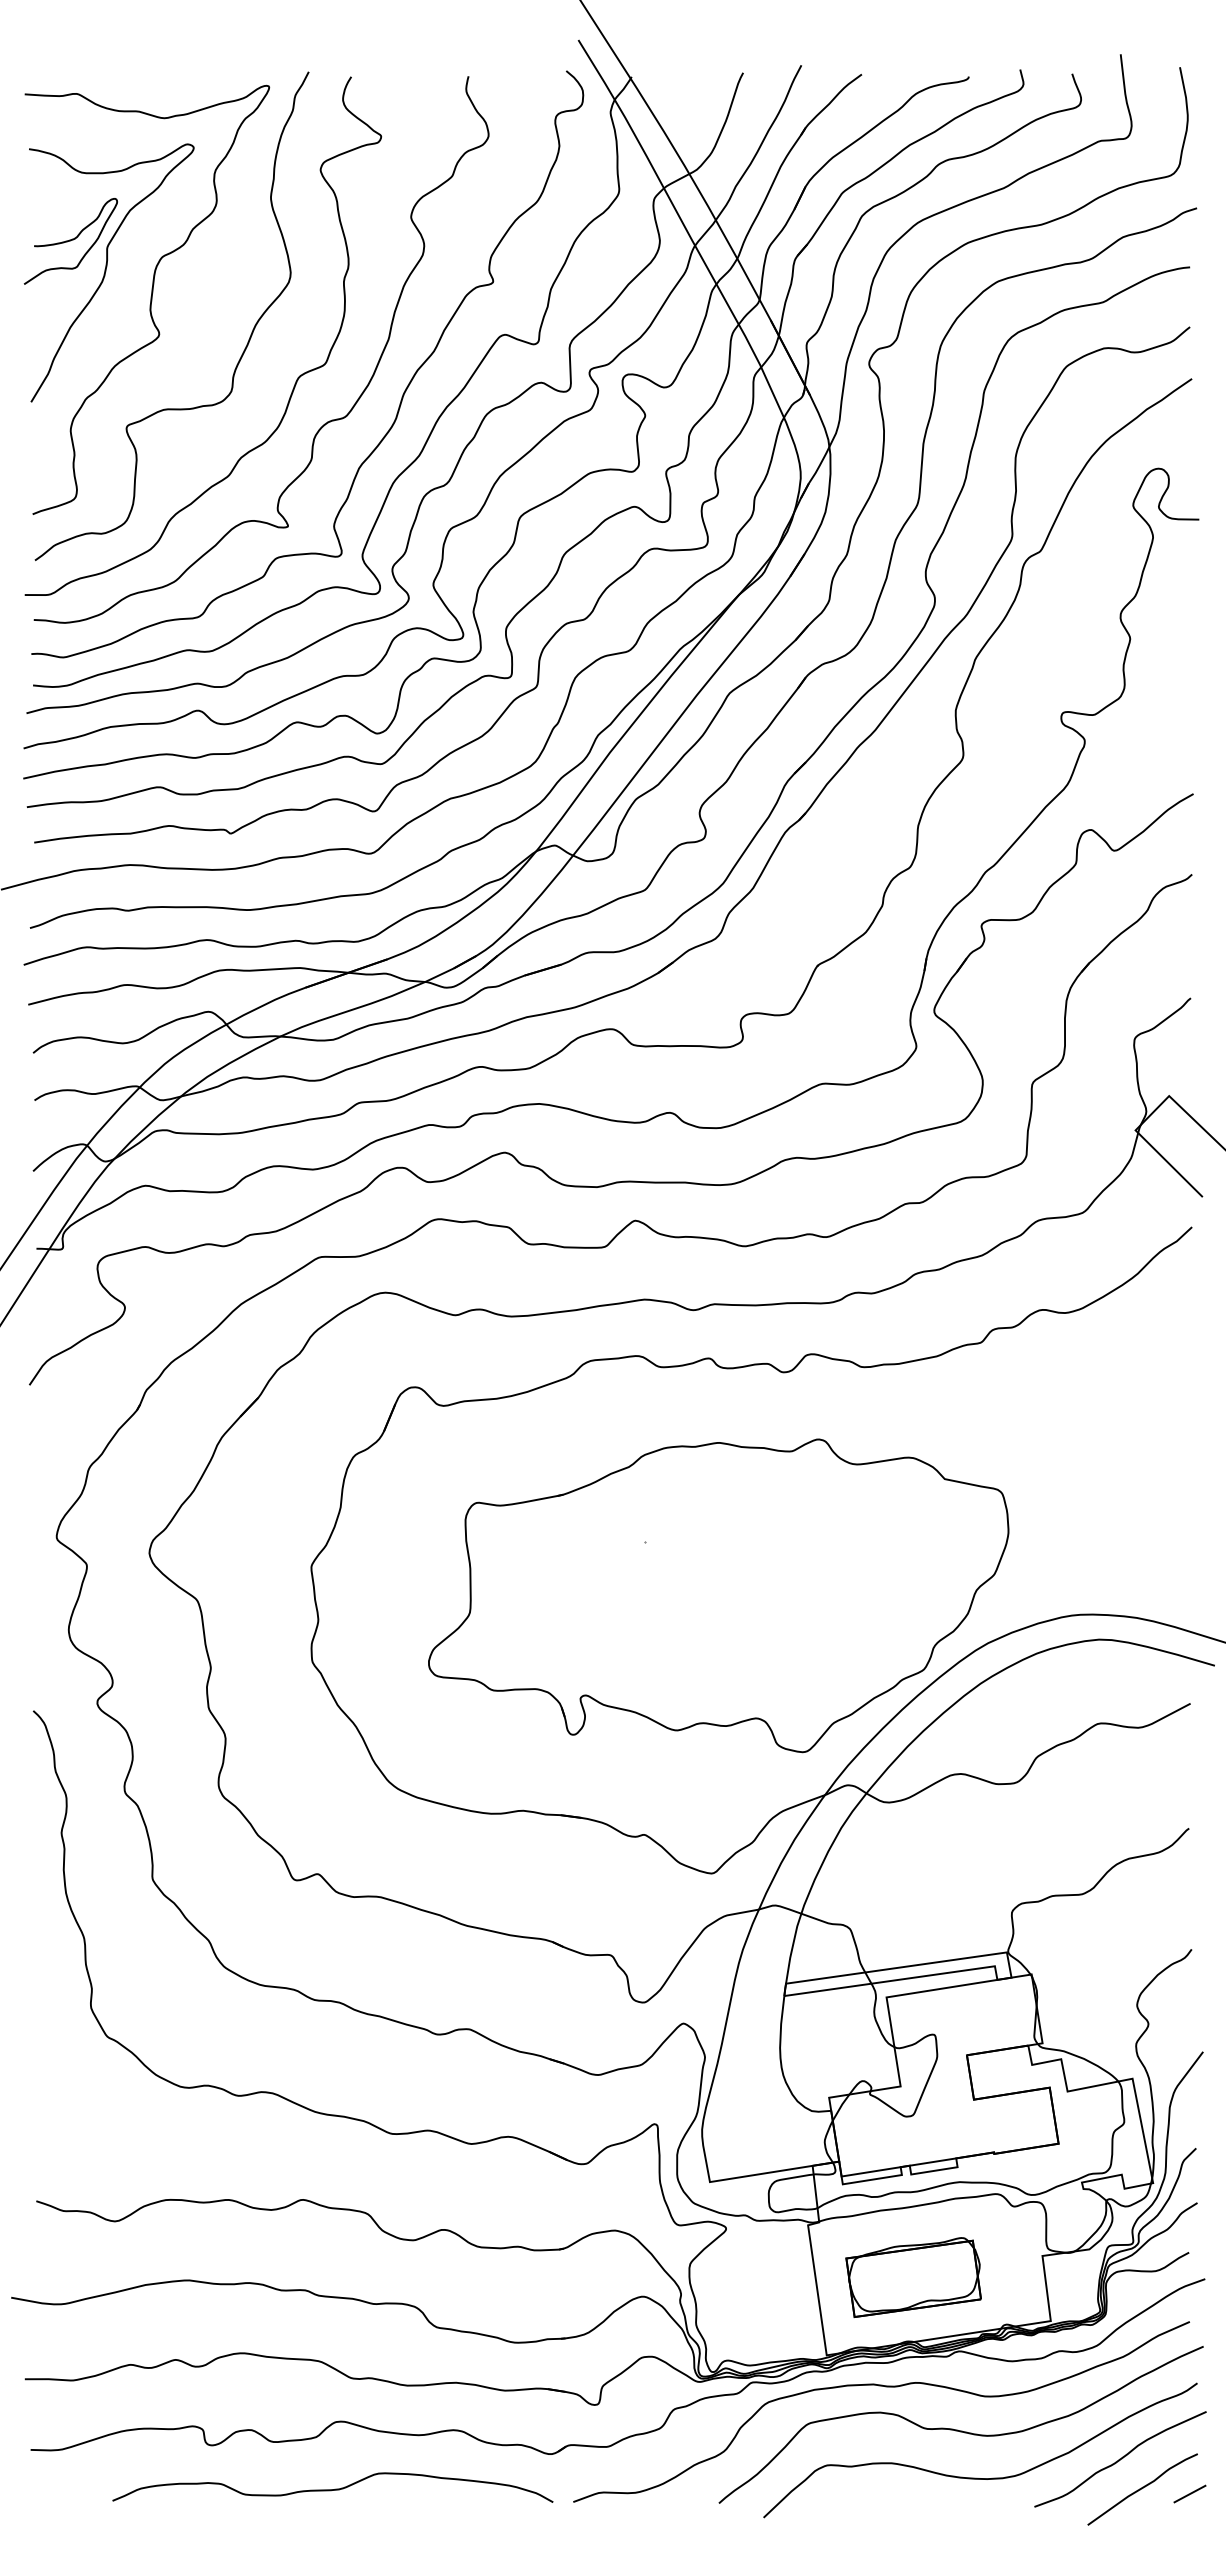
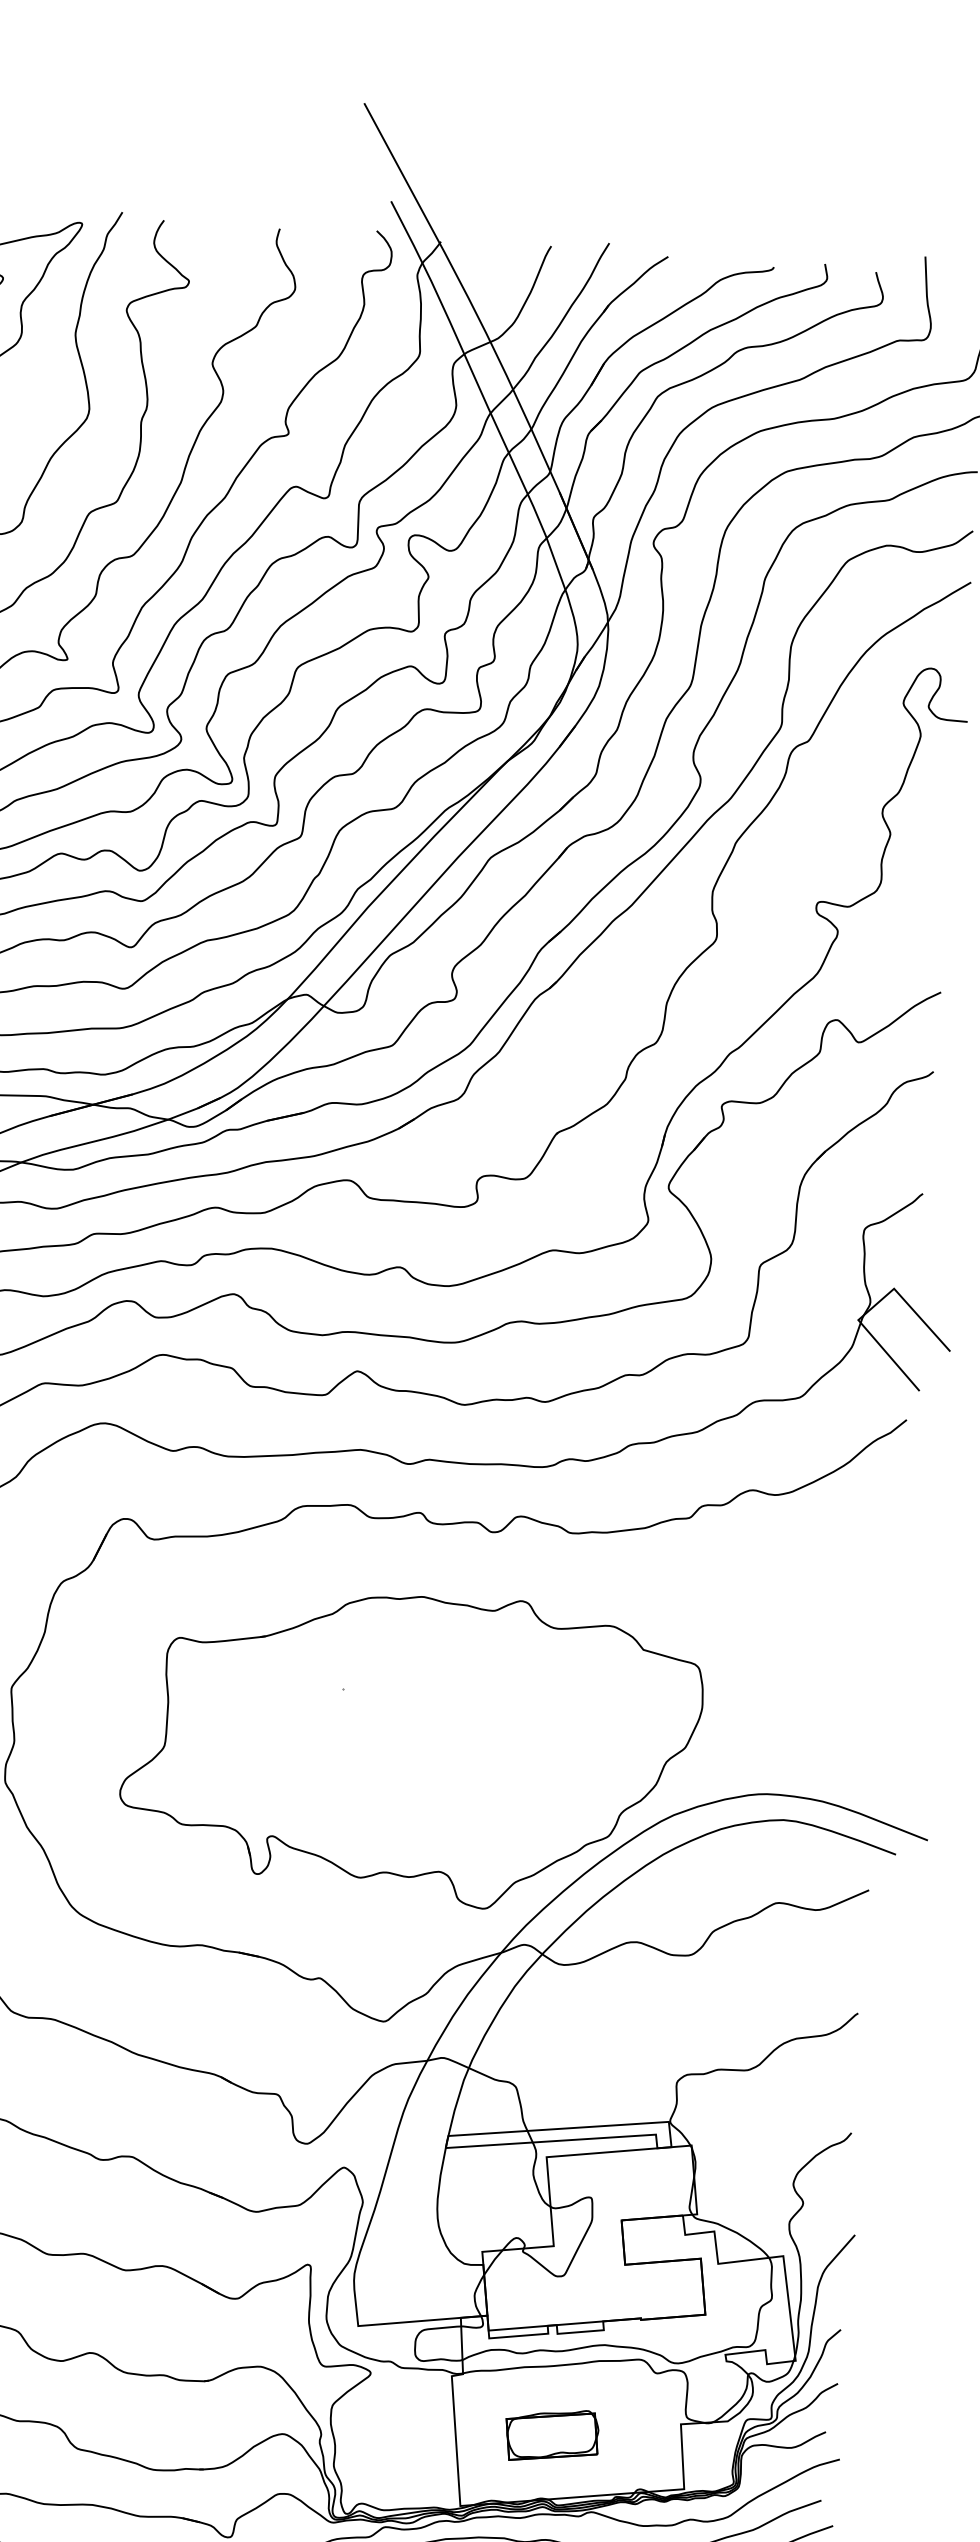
part: (913, 2277) -> (551, 2435), size x0.7

